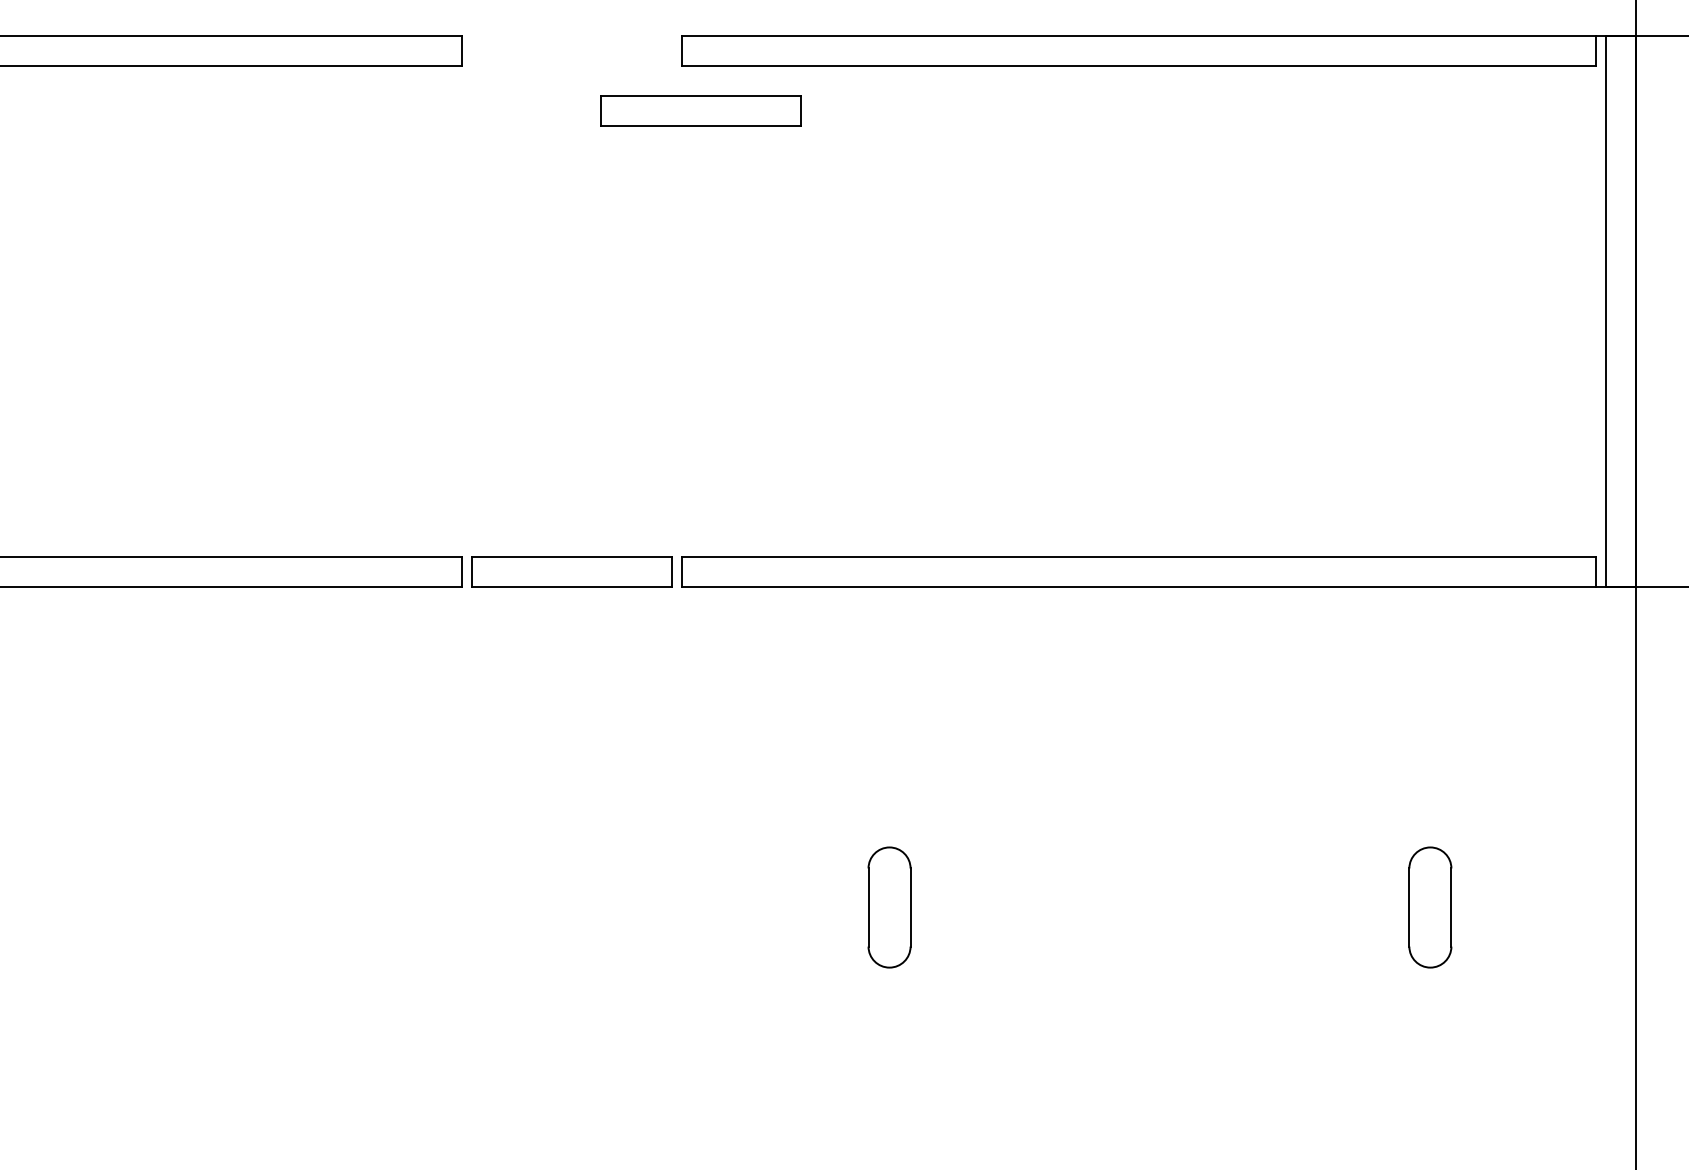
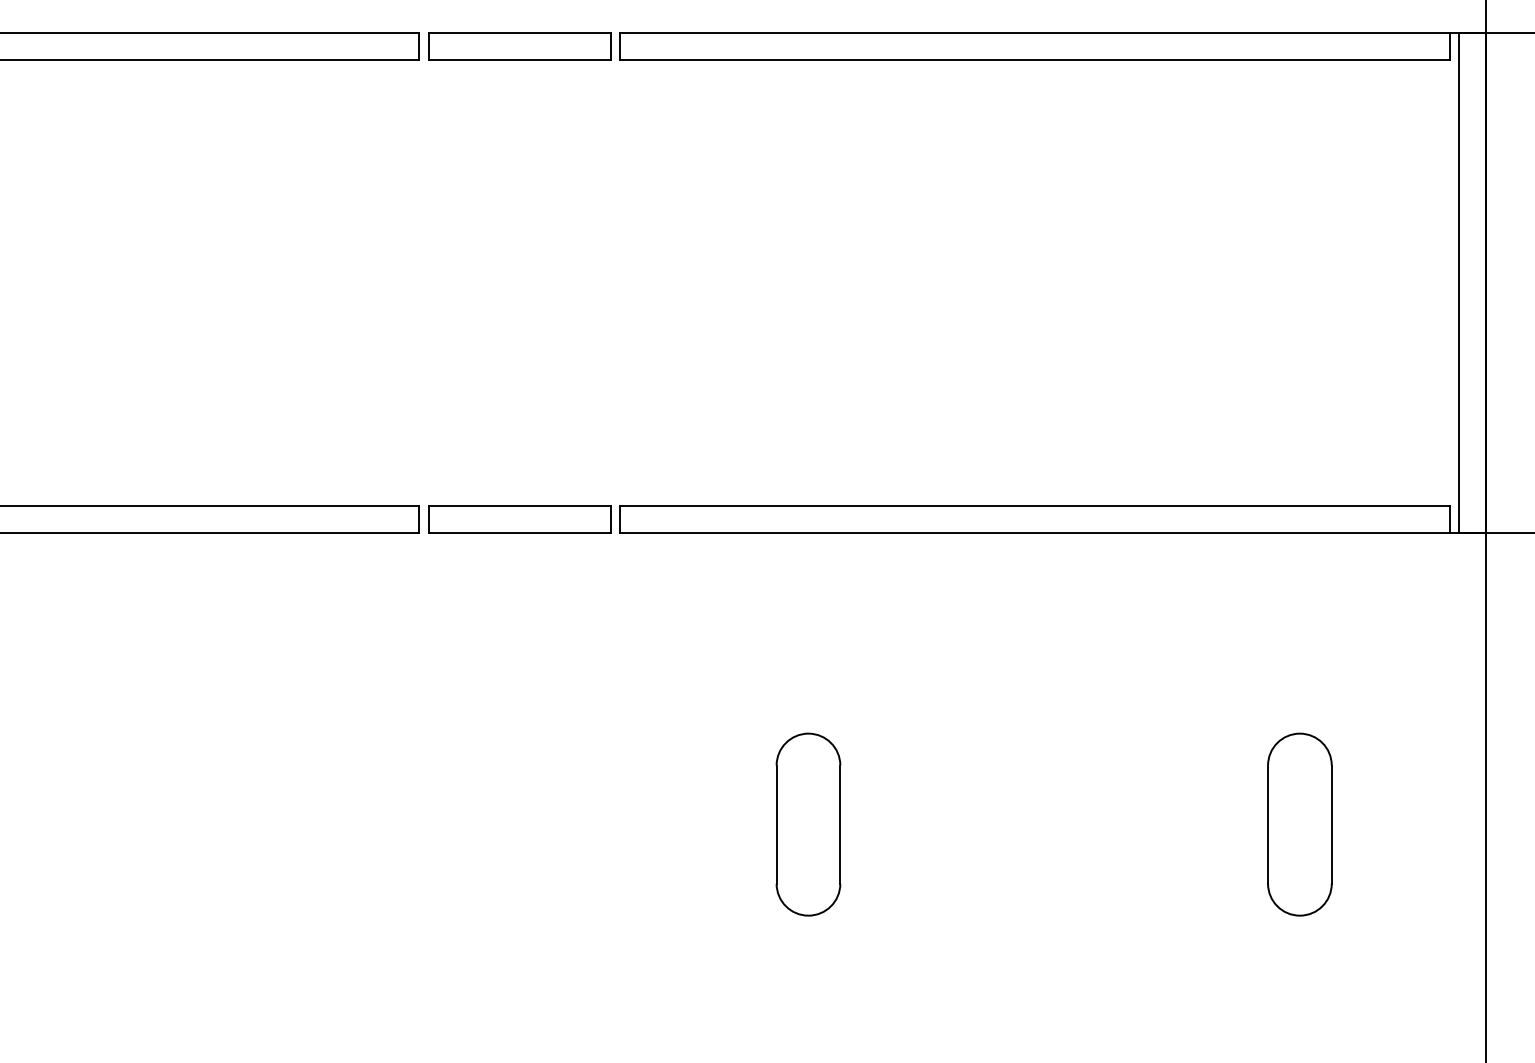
part: (700, 110) -> (519, 45), moved
part: (889, 907) -> (808, 824), size x1.67
part: (1430, 907) -> (1300, 824), size x1.67

